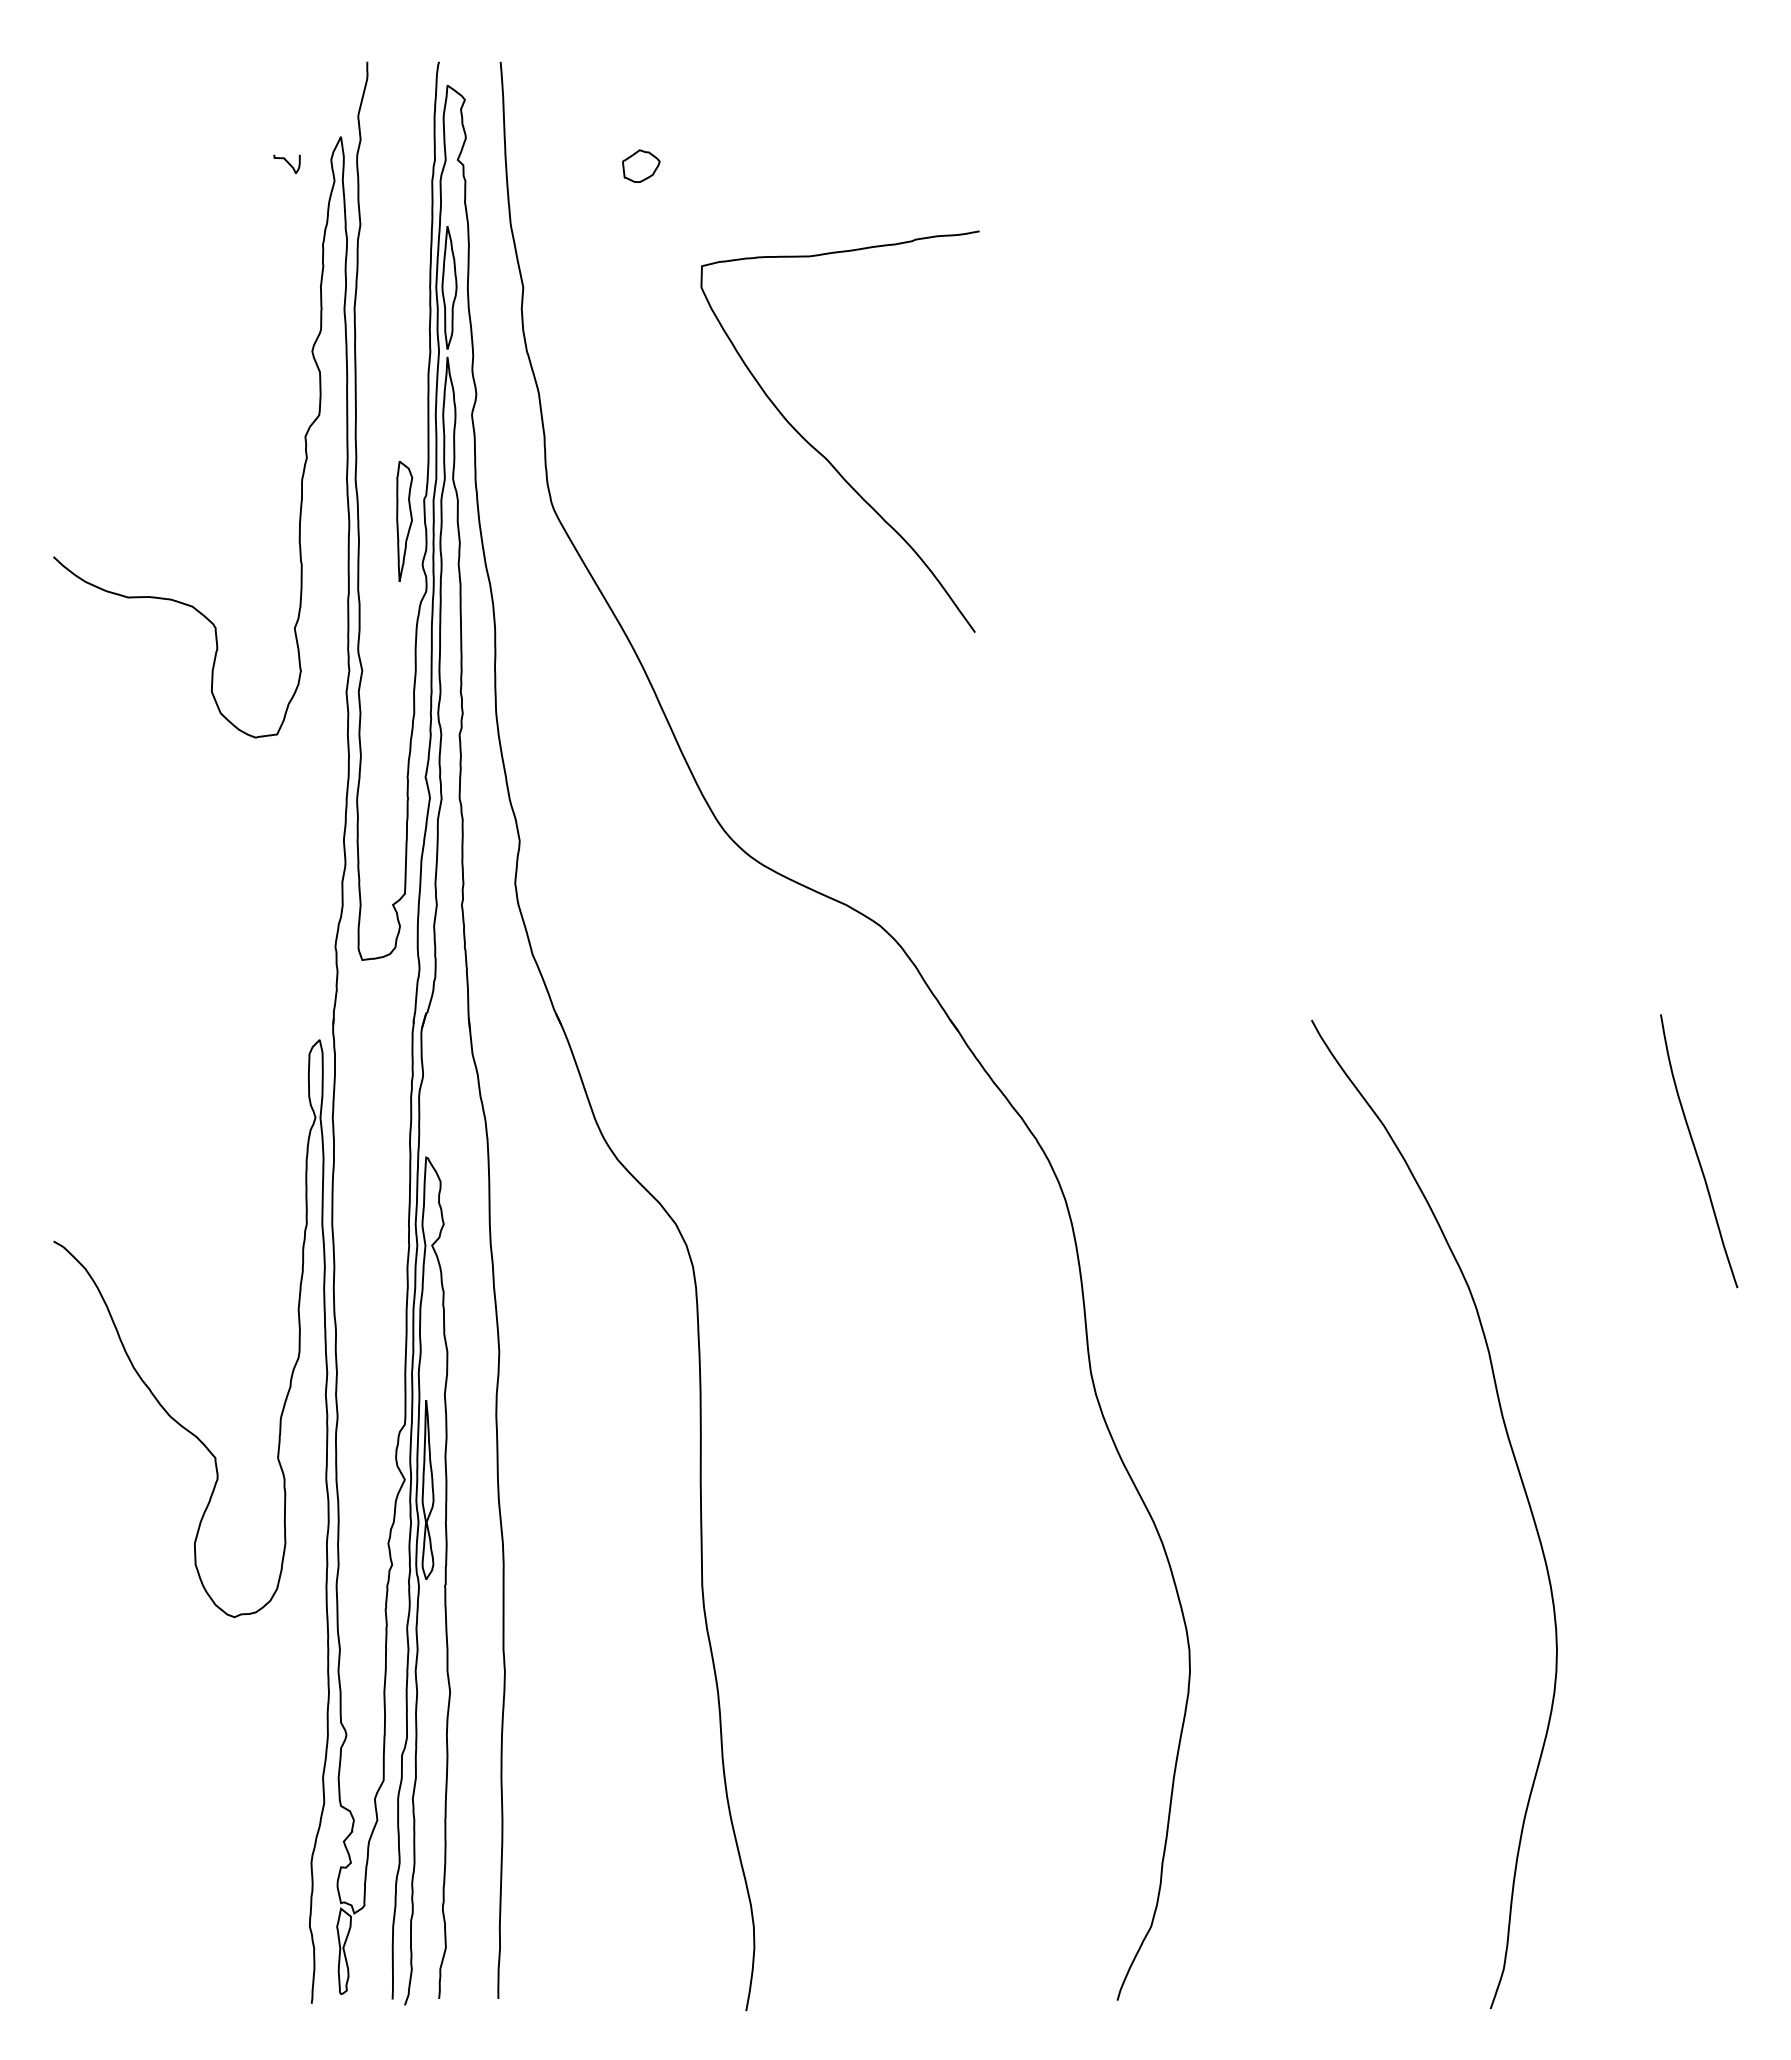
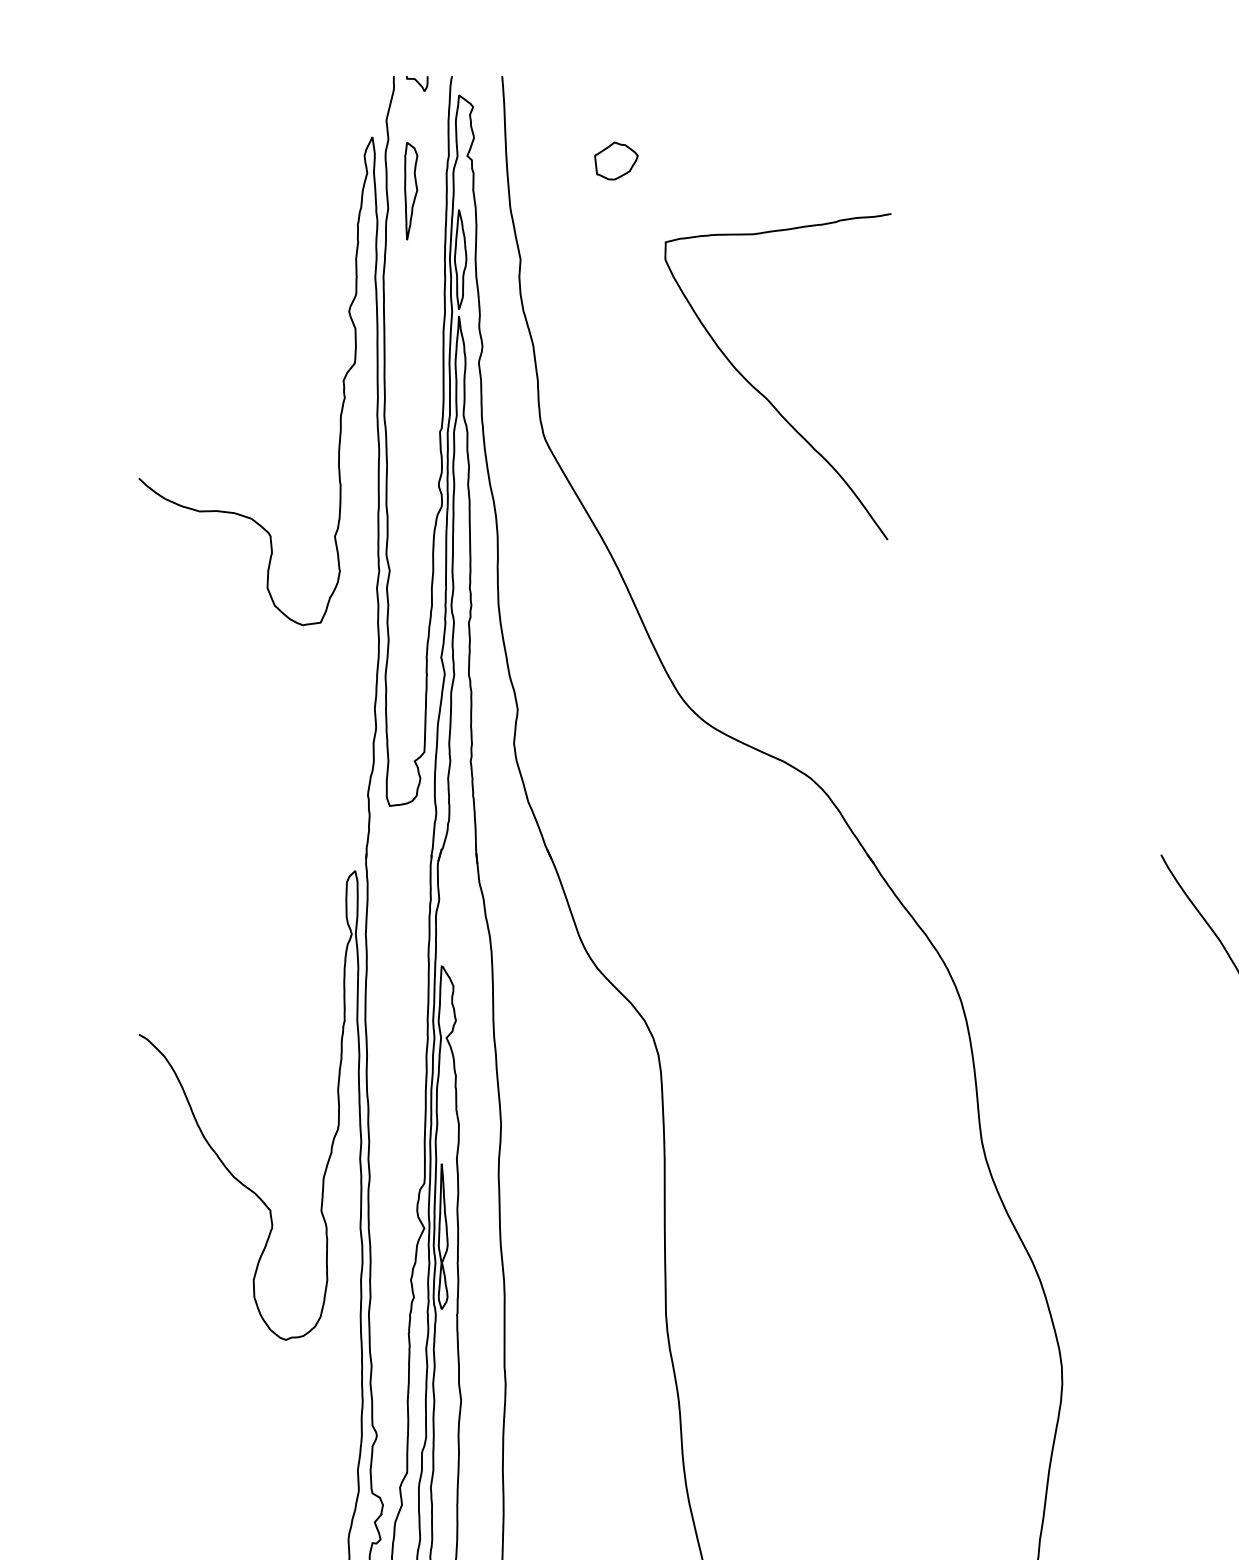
curve: (286, 162) -> (416, 82), moved
part: (641, 165) -> (616, 160), size x1.43
part: (404, 521) -> (411, 191), moved

